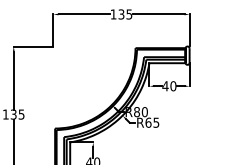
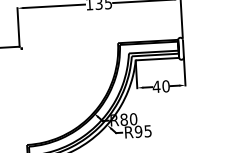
text: (148, 122) -> (138, 131), R65 -> R95

